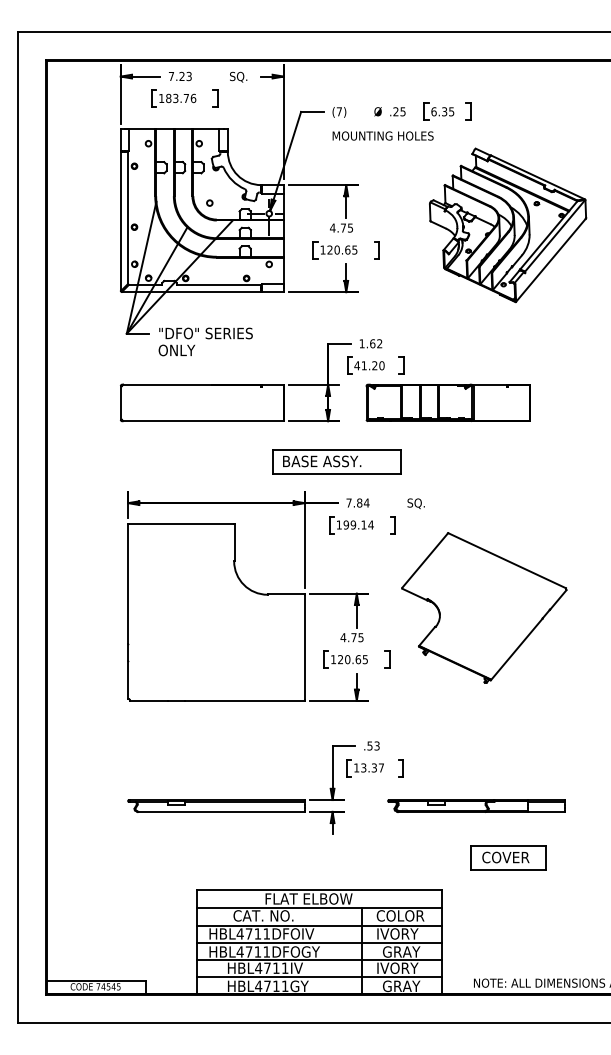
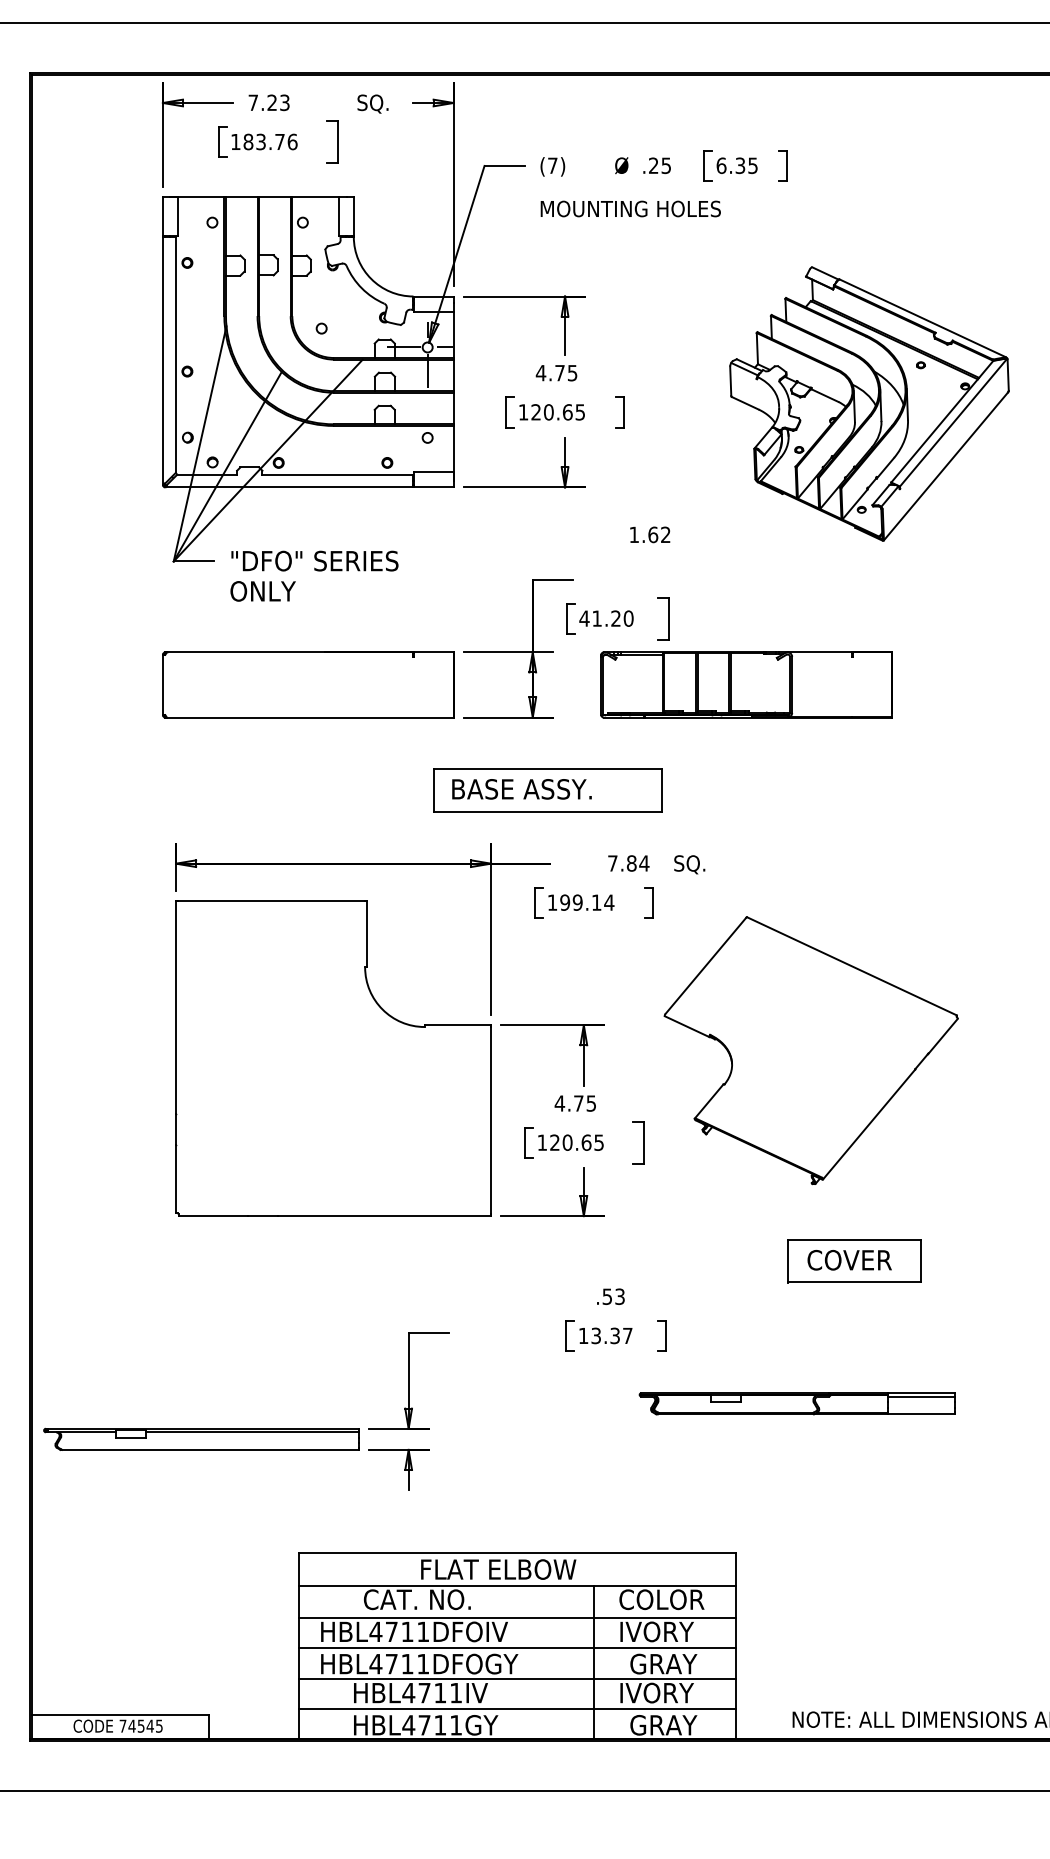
part: (215, 98) -> (331, 142), size x1.4
part: (508, 225) -> (870, 404), moved
text: (370, 343) -> (649, 534), moved
part: (401, 365) -> (663, 618), size x1.4
text: (357, 502) -> (627, 862), moved
part: (387, 659) -> (638, 1142), size x1.4
part: (241, 799) -> (246, 1427), moved
part: (508, 857) -> (854, 1260), moved

